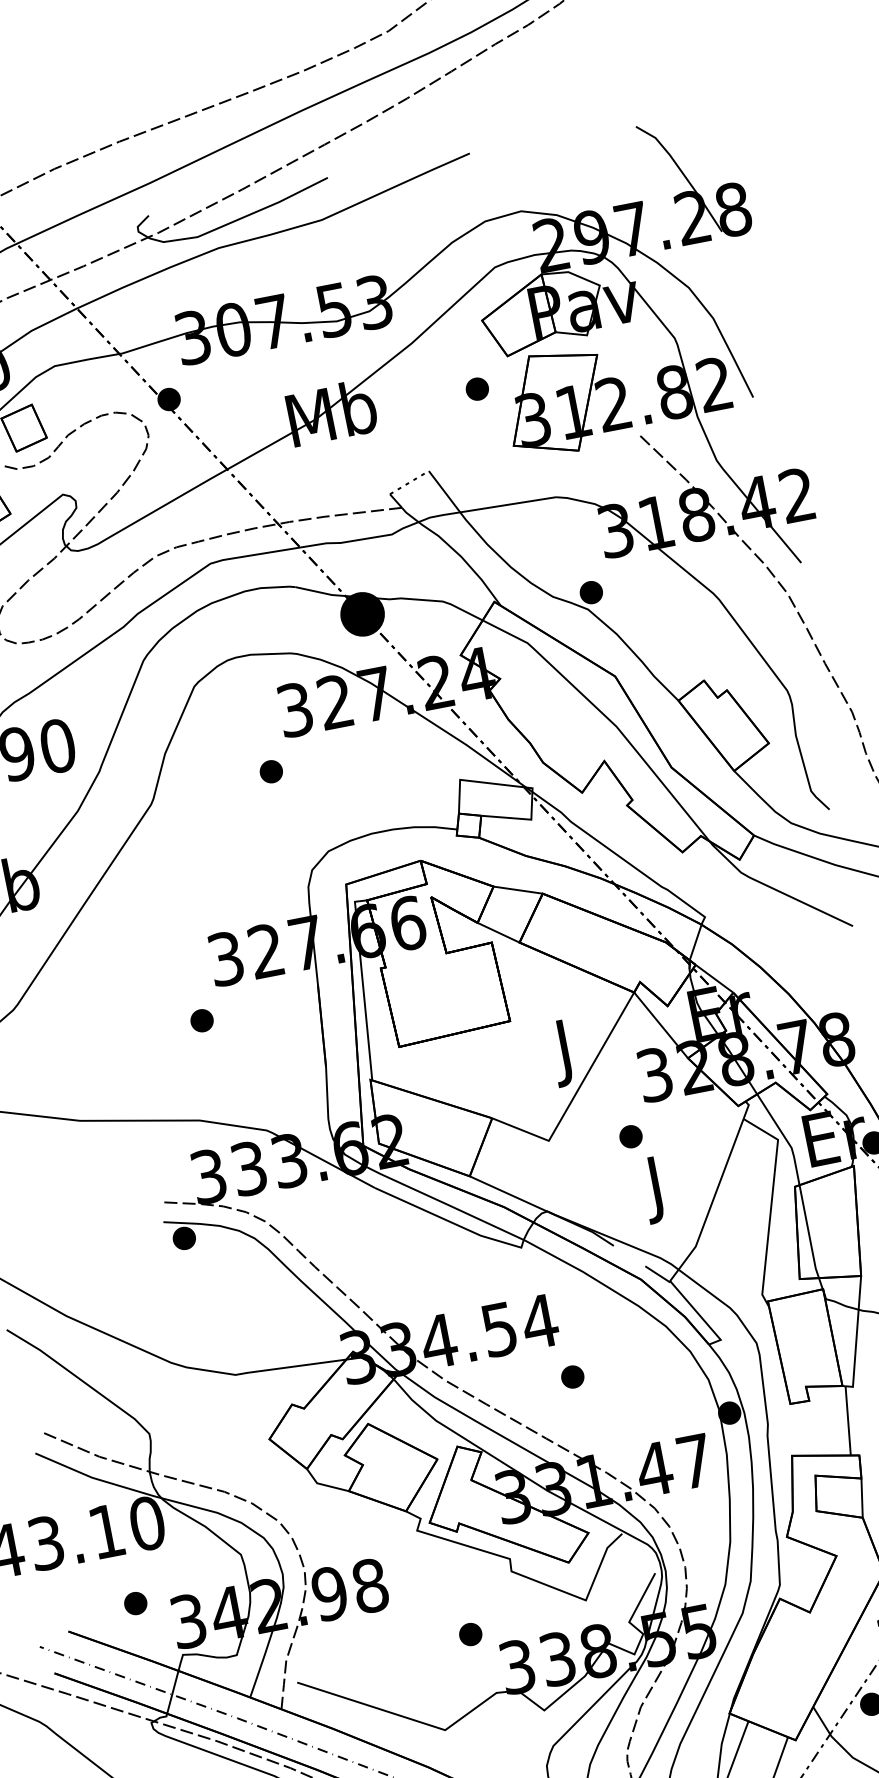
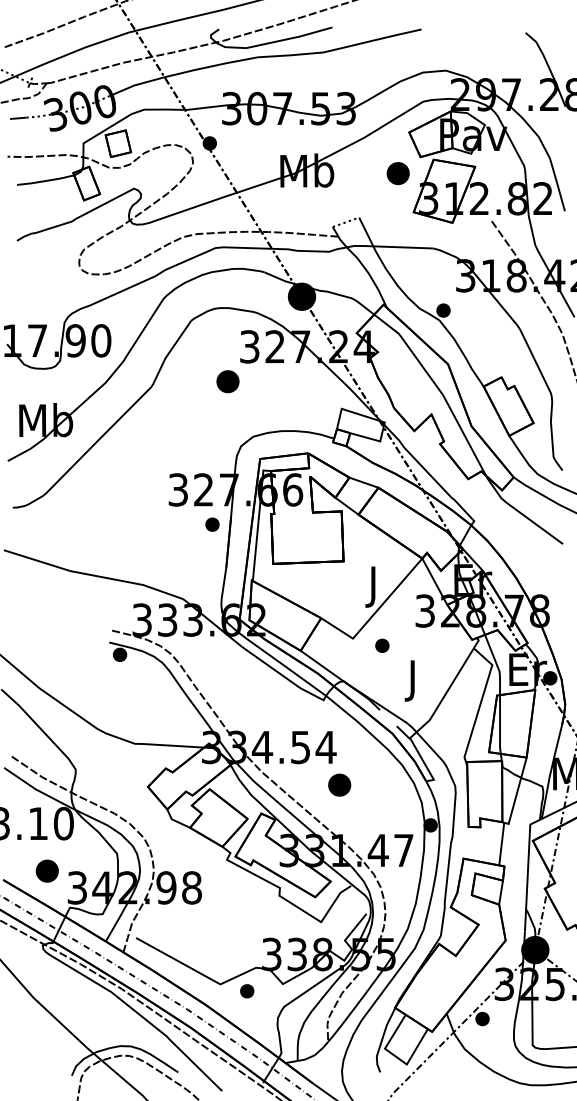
part: (477, 389) -> (398, 173), size x1.6
part: (270, 771) -> (227, 381), size x1.6
part: (202, 1020) -> (212, 524), moved
part: (631, 1136) -> (382, 645), moved
part: (572, 1376) -> (339, 784), size x1.6
part: (135, 1602) -> (47, 870), size x1.6
part: (471, 1634) -> (247, 991), moved

